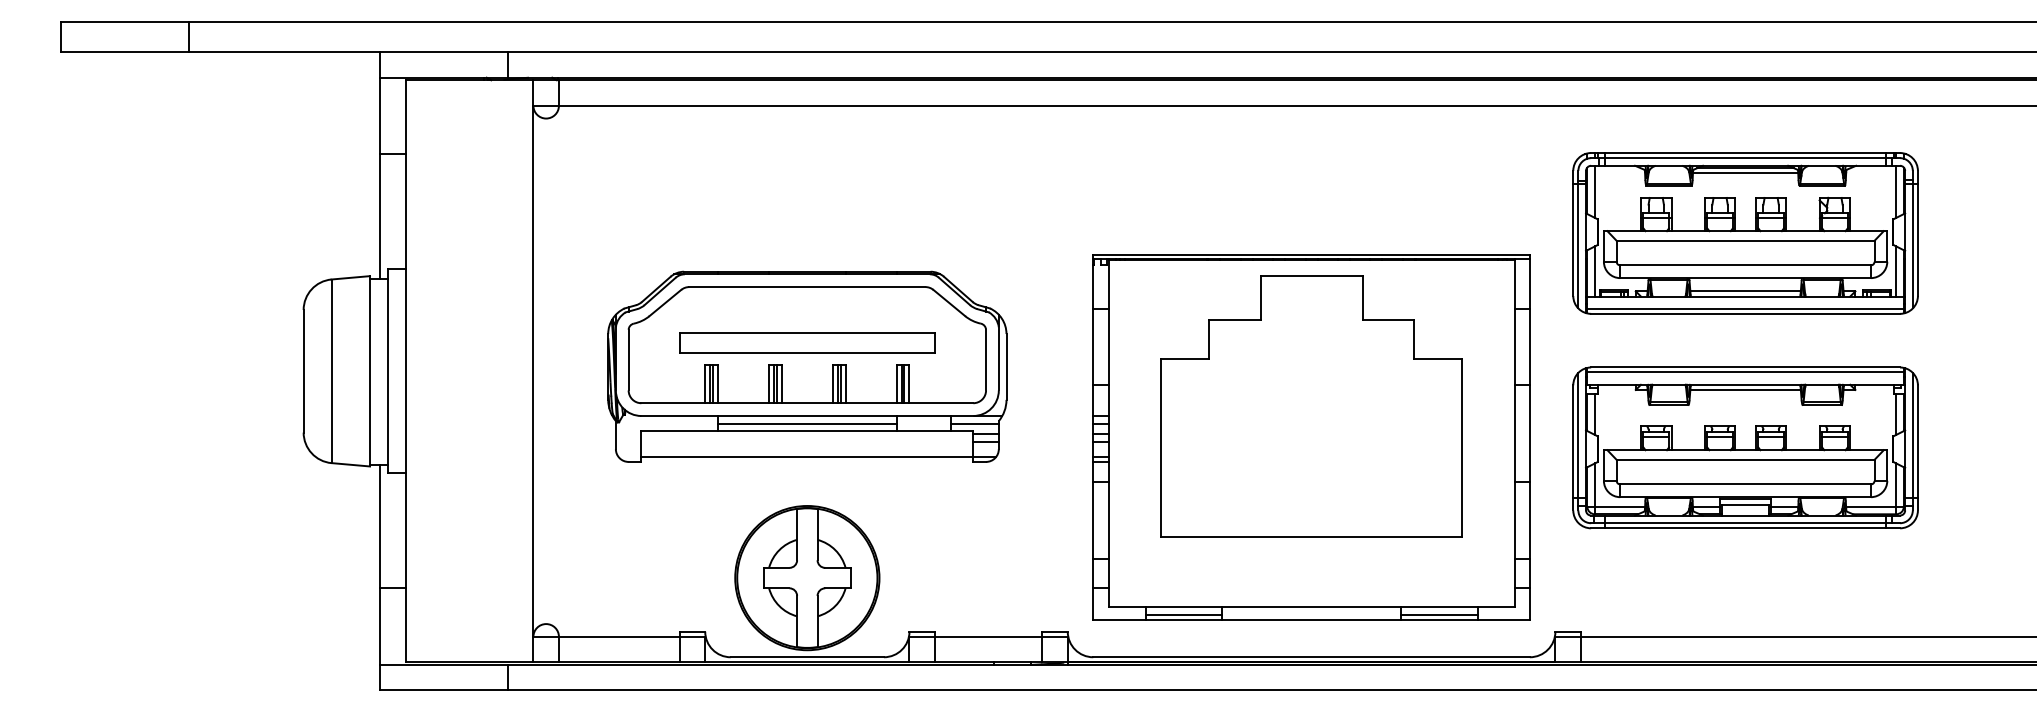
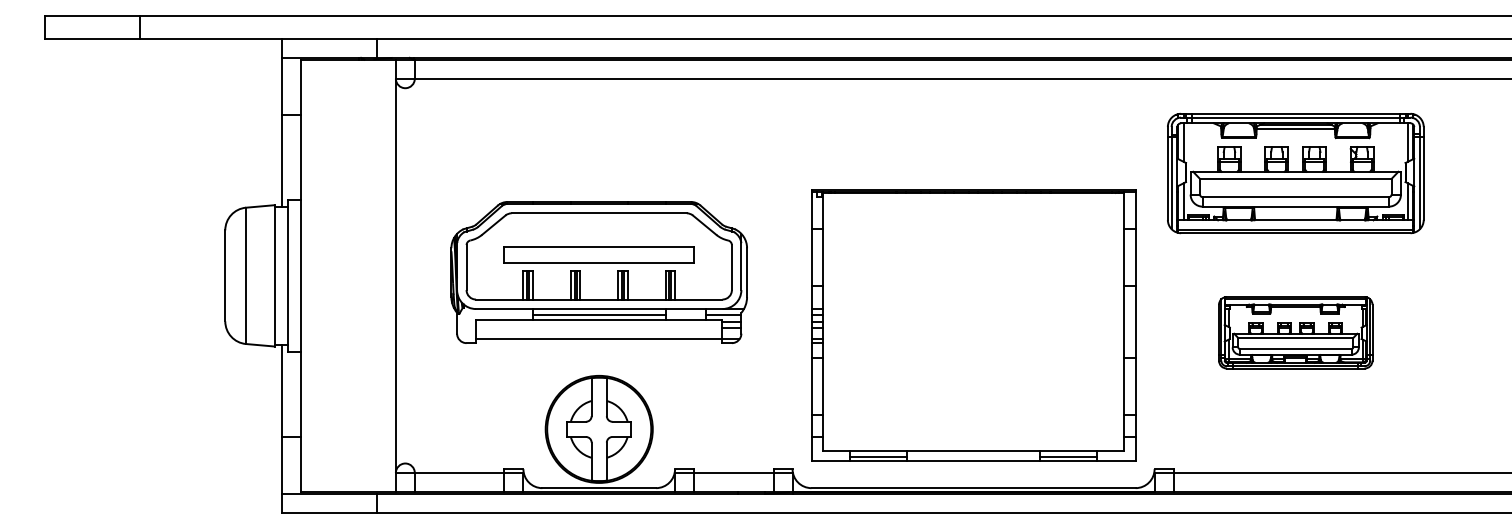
line: (1745, 291) -> (1295, 216), removed
part: (1311, 406) -> (973, 301), removed
part: (1745, 447) -> (1295, 332), size x0.6

